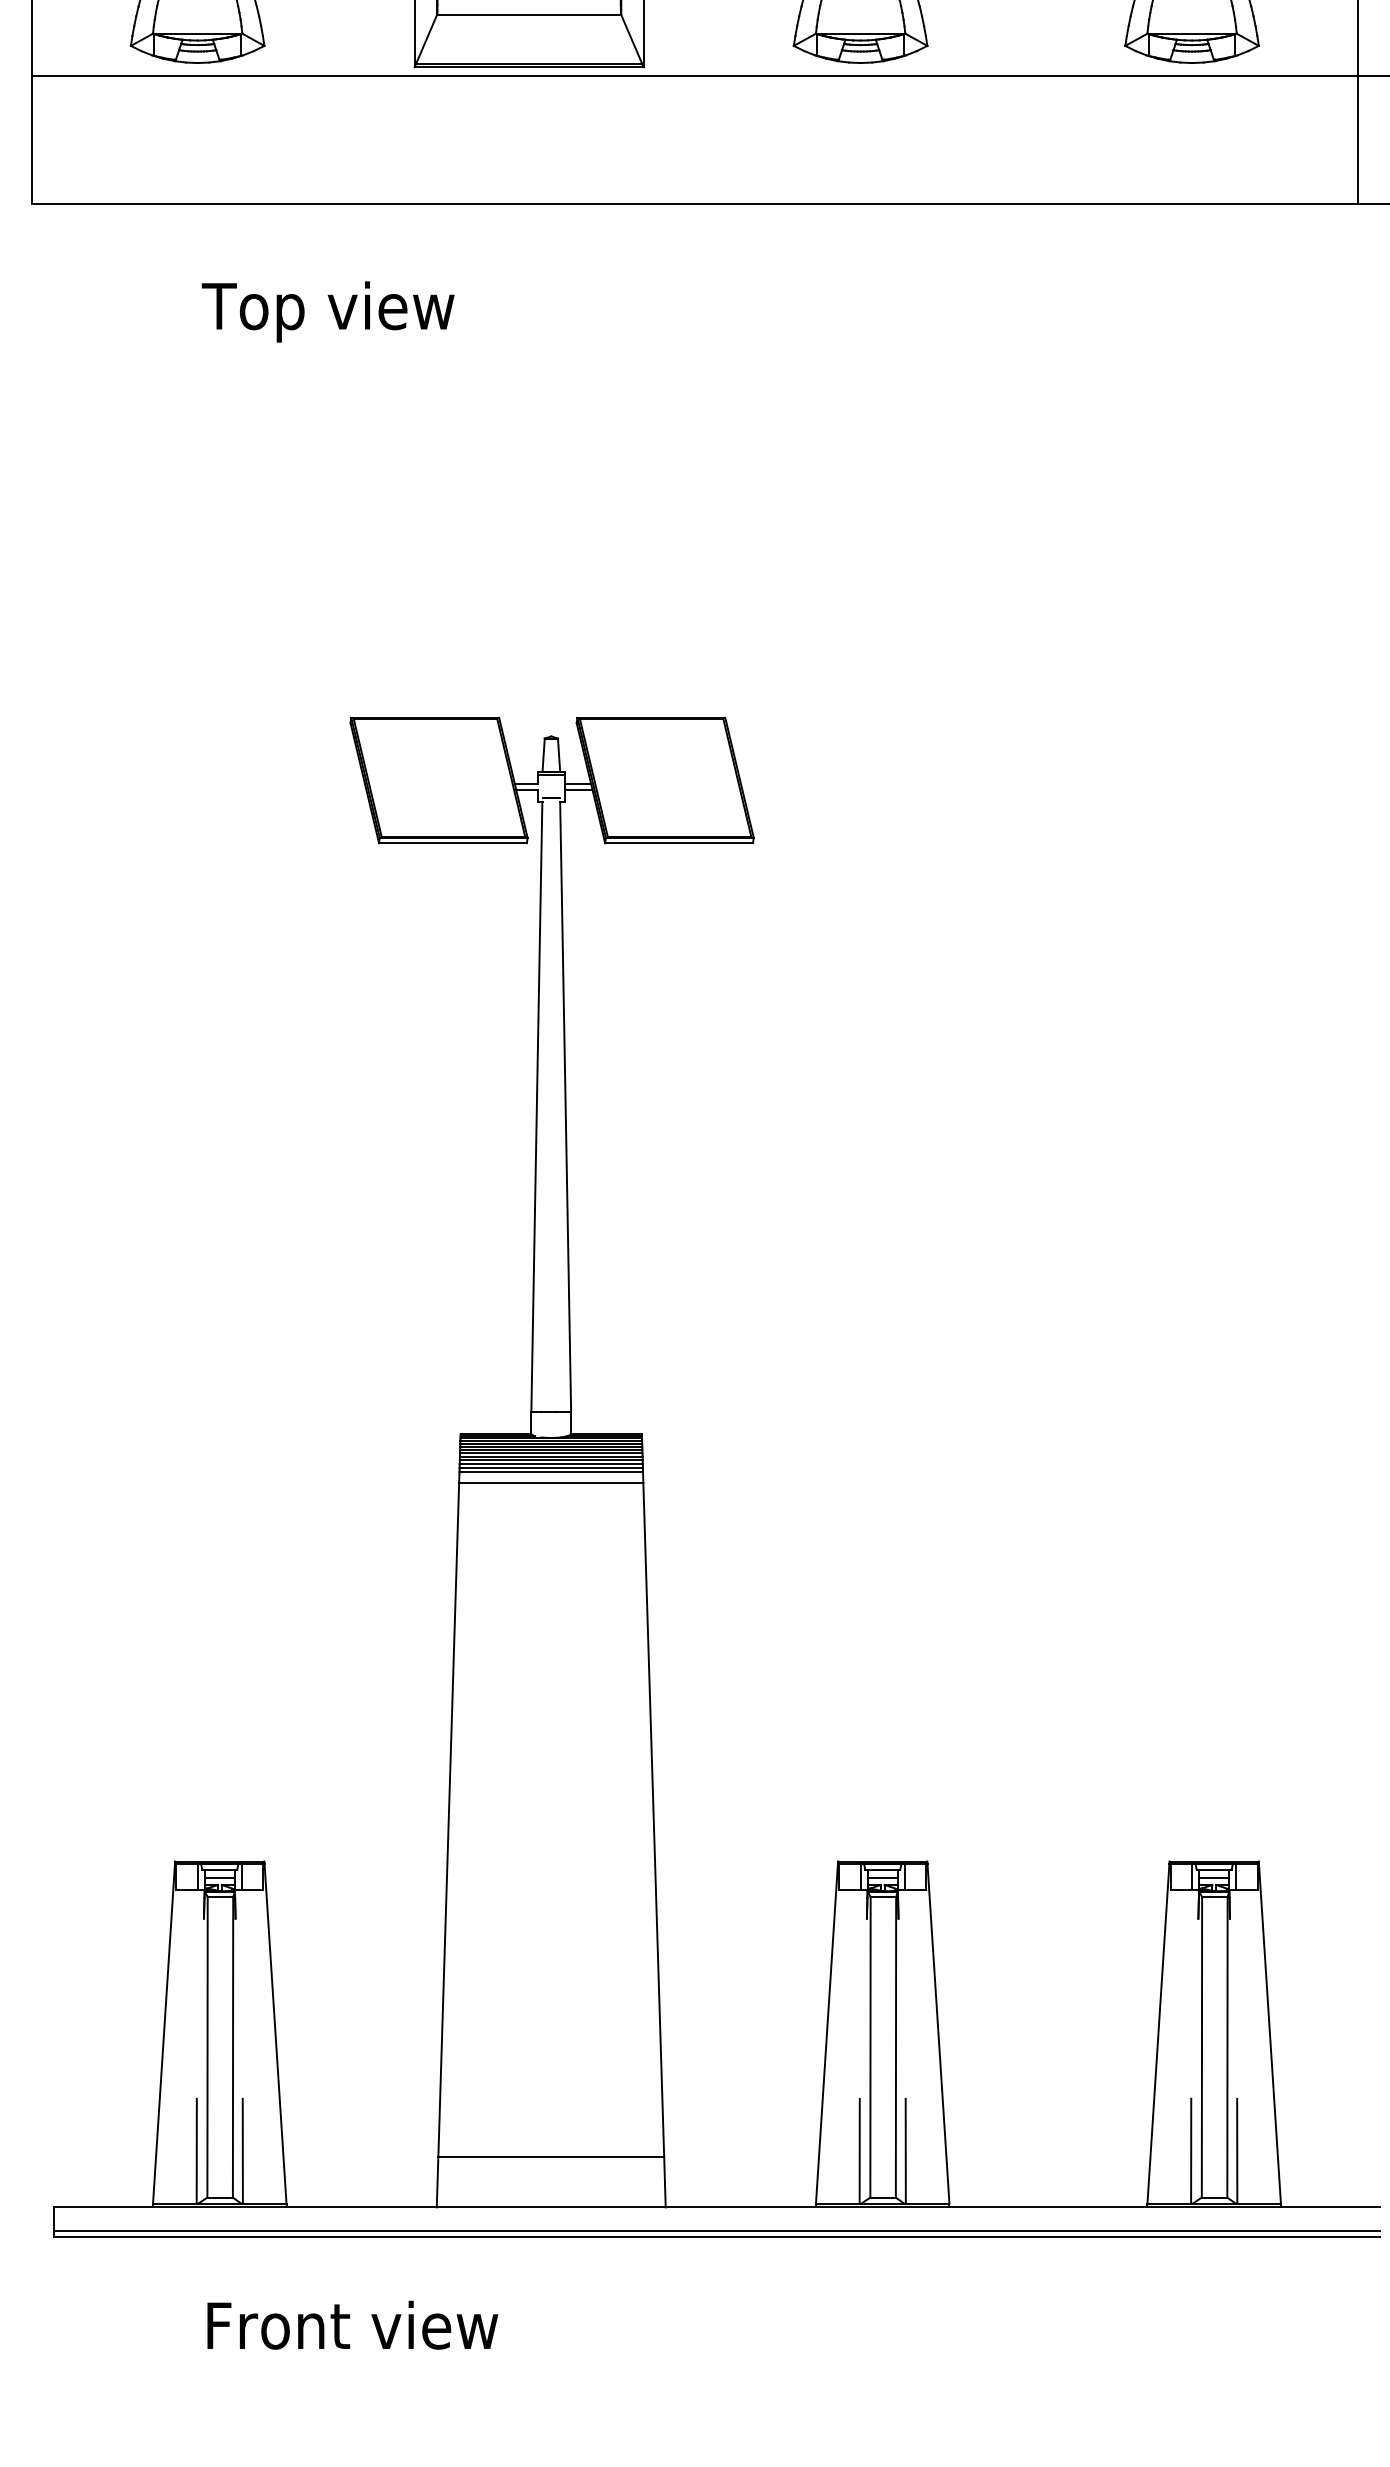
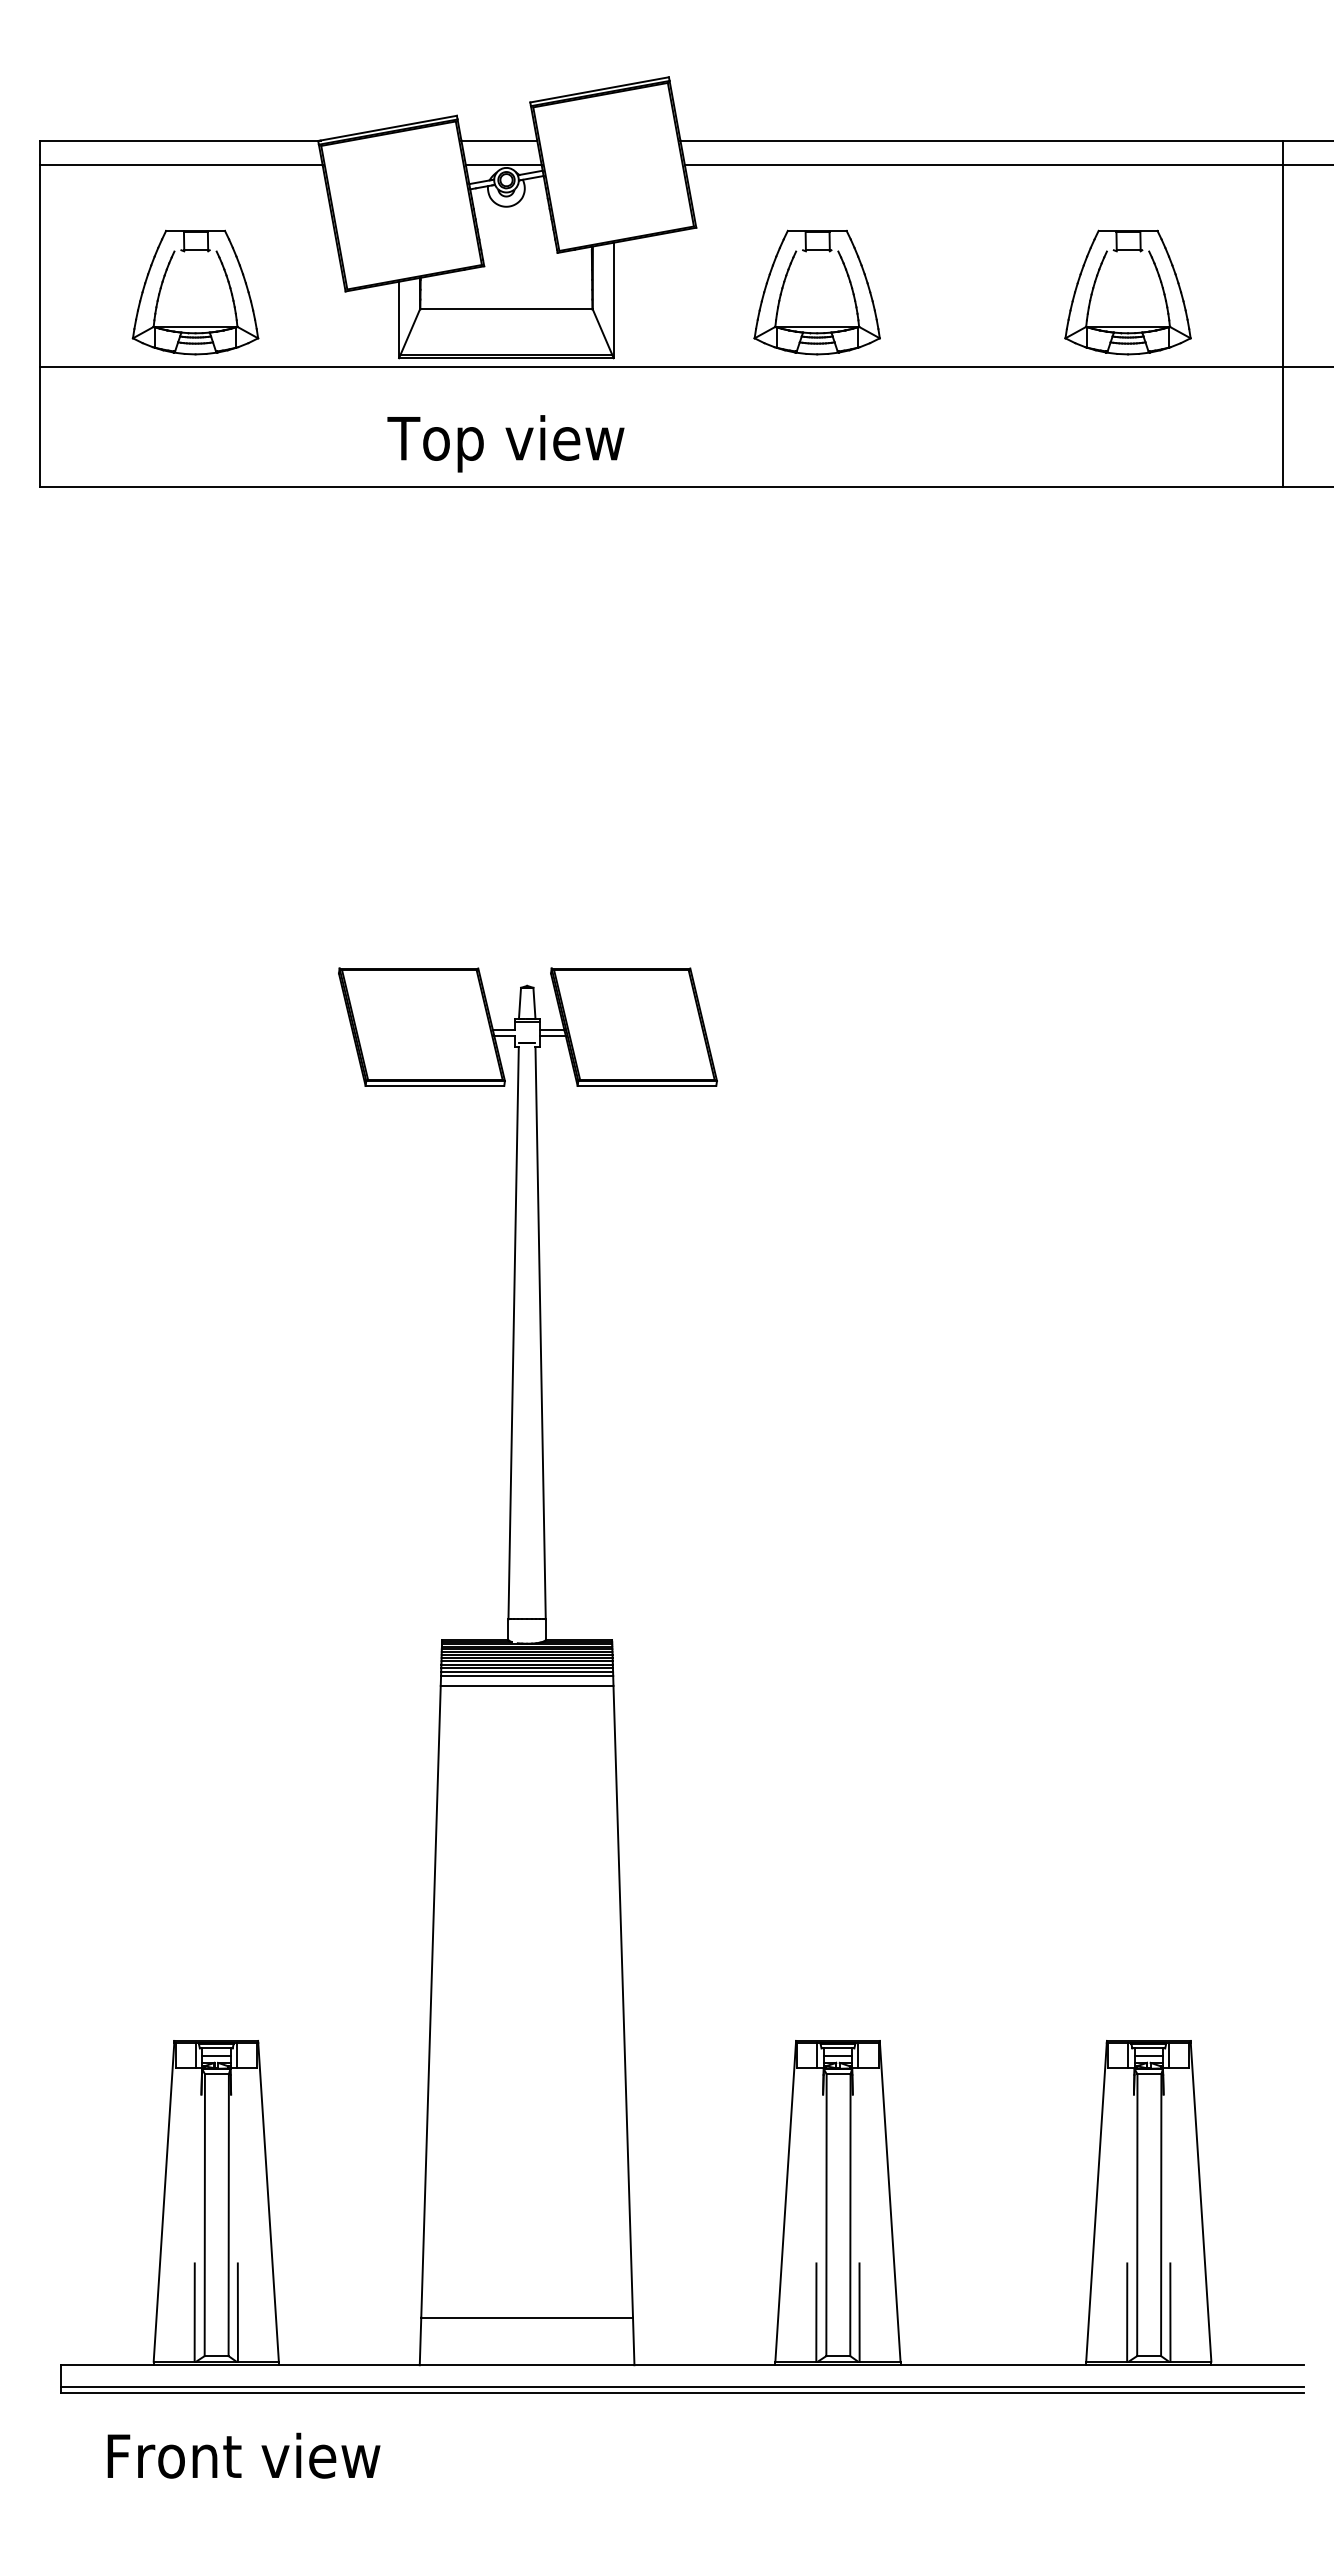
text: (327, 311) -> (505, 443), moved
text: (352, 2324) -> (243, 2455), moved

